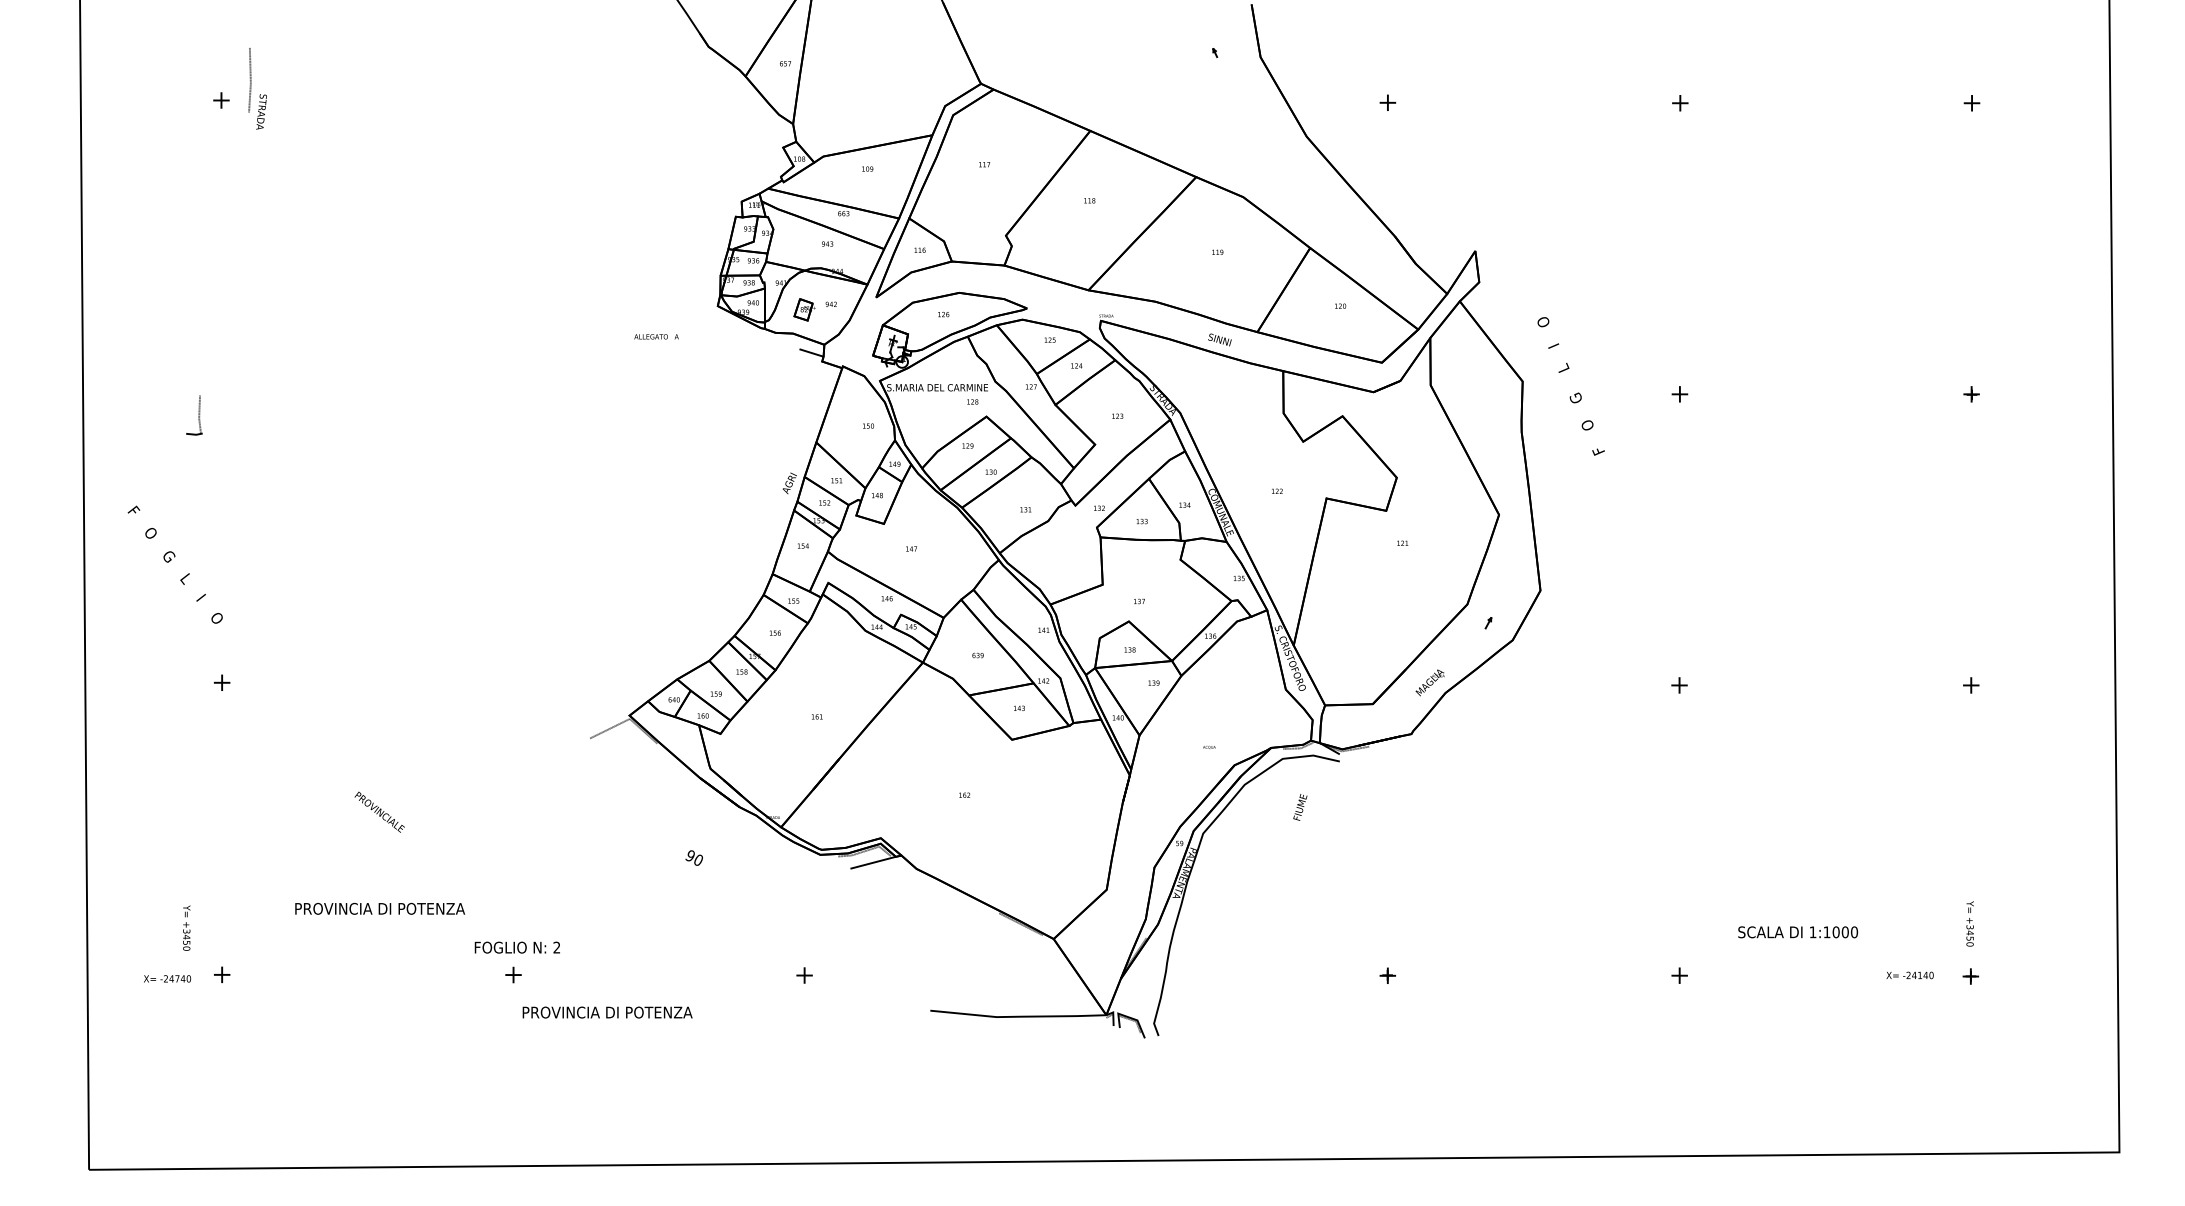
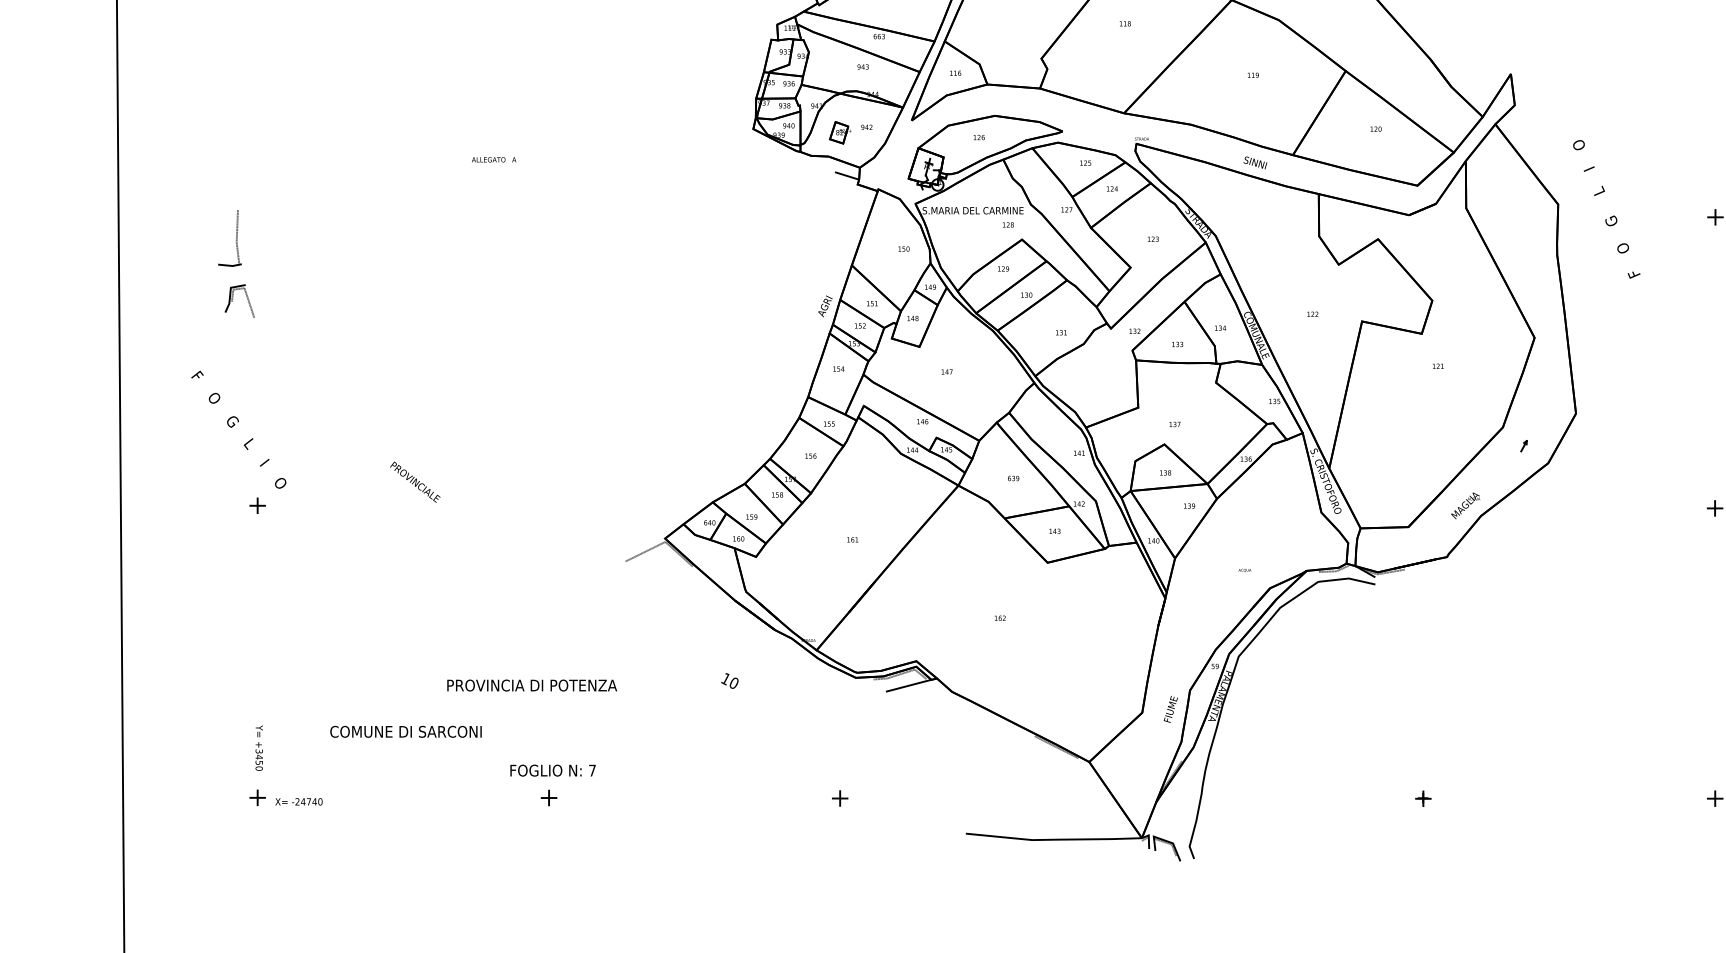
text: (656, 336) -> (494, 159), moved
part: (194, 415) -> (230, 238), size x1.43
part: (197, 477) -> (233, 300), added
text: (174, 564) -> (238, 429), moved
text: (1300, 807) -> (1171, 709), moved
text: (379, 811) -> (415, 481), moved
text: (689, 856) -> (725, 679), 90 -> 10
text: (379, 908) -> (415, 731), PROVINCIA DI POTENZA -> COMUNE DI SARCONI
text: (186, 927) -> (259, 747), moved
text: (556, 947) -> (592, 770), 2 -> 7
text: (167, 978) -> (299, 801), moved
text: (607, 1012) -> (532, 685), moved

